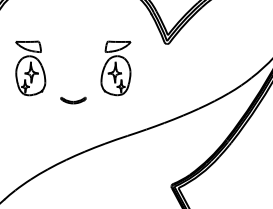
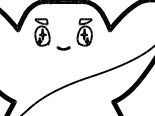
part: (65, 96) -> (59, 46), moved

